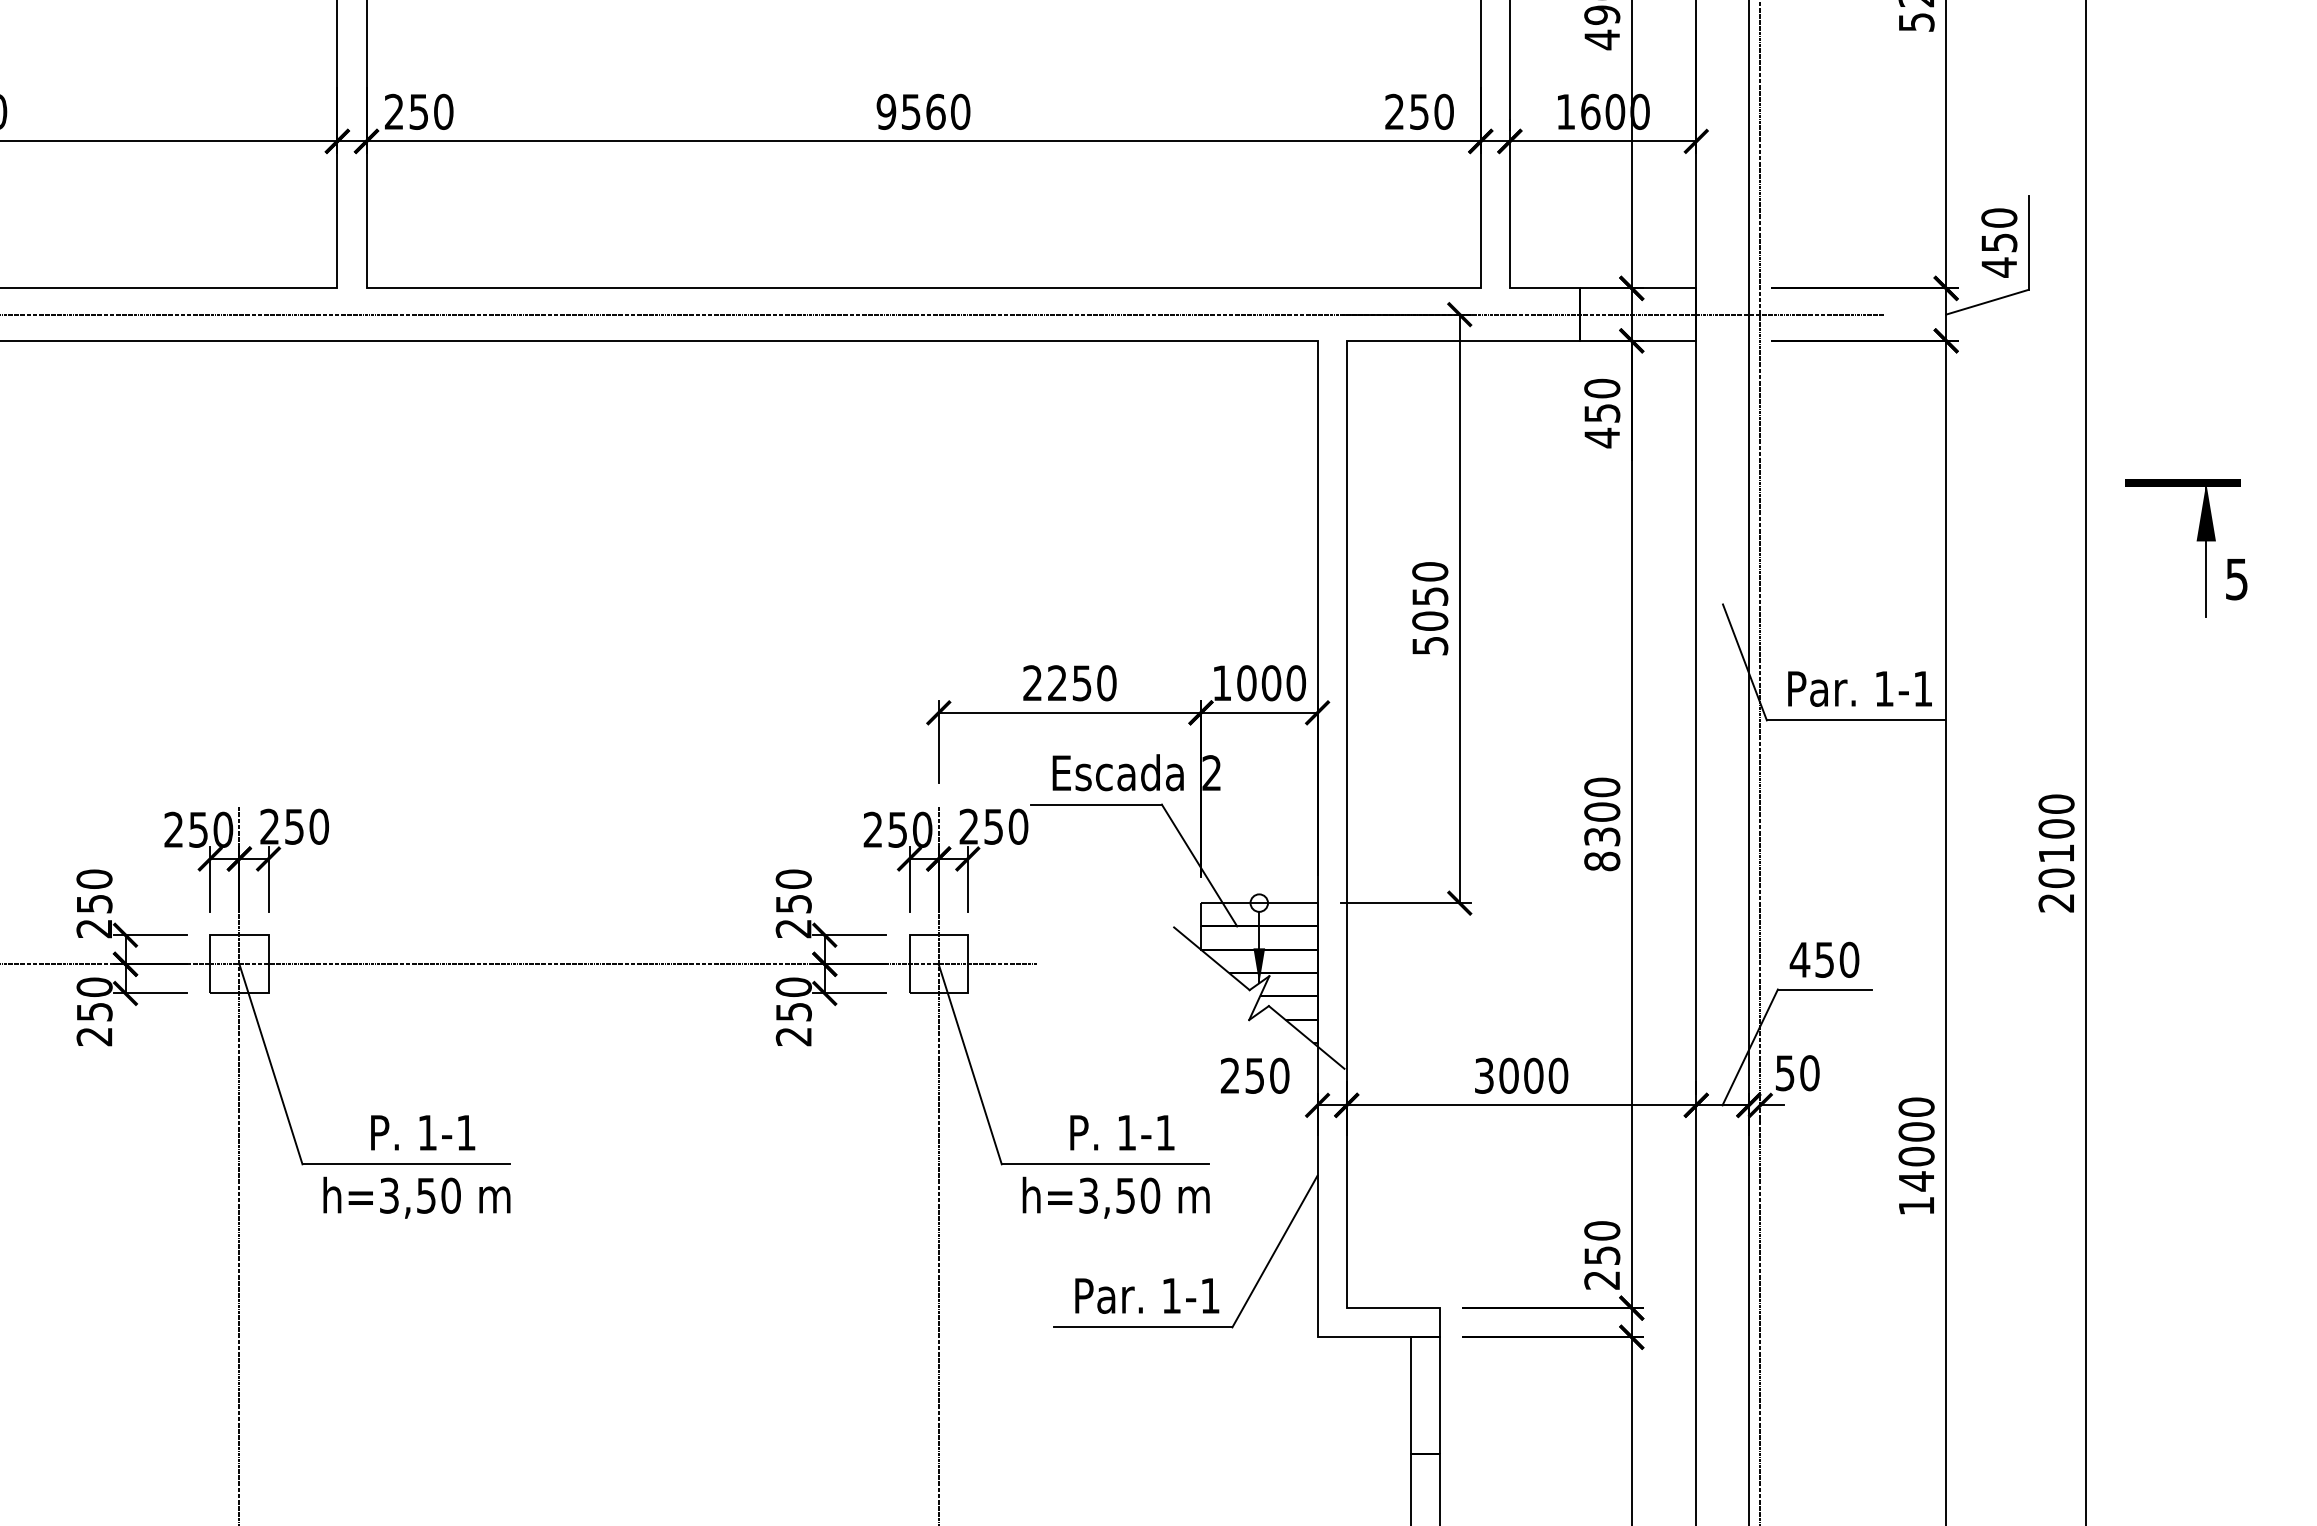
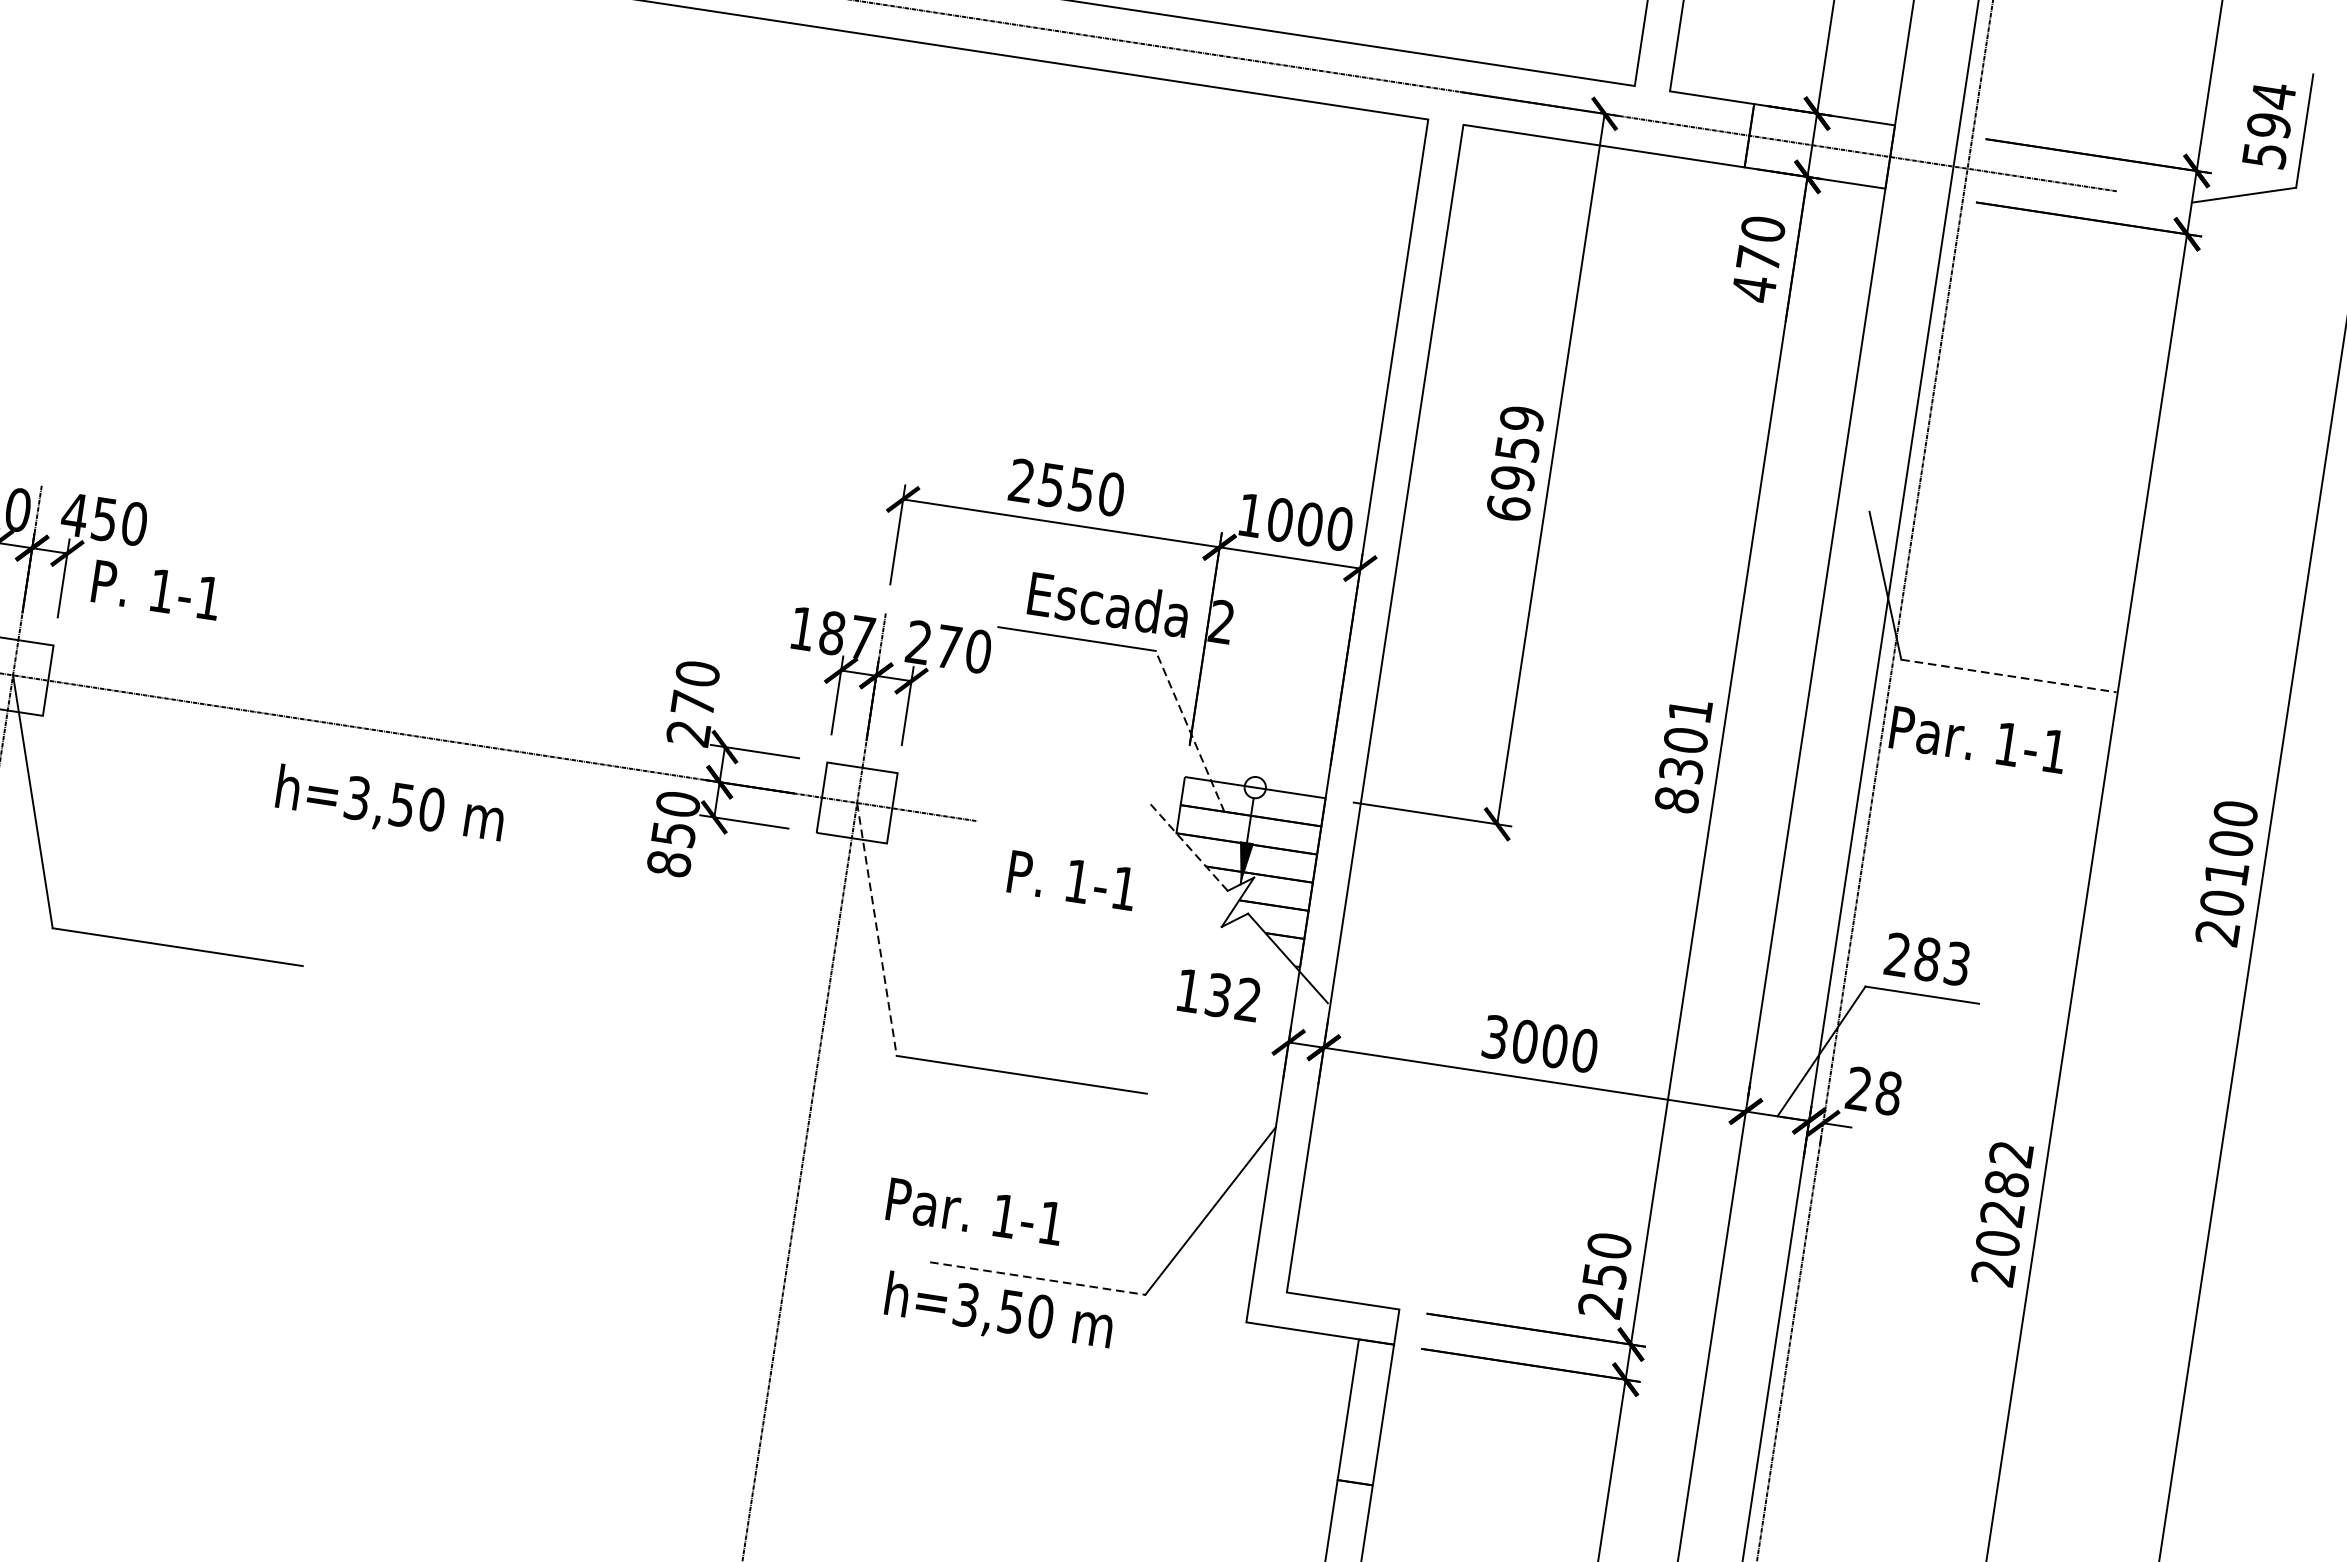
text: (1999, 242) -> (2269, 125), 450 -> 594
text: (1602, 413) -> (1758, 259), 450 -> 470
text: (1430, 608) -> (1515, 463), 5050 -> 6959
text: (1057, 683) -> (1051, 485), 2250 -> 2550
text: (1859, 688) -> (1977, 739), moved
line: (1856, 720) -> (2009, 676), solid -> dashed
text: (1602, 787) -> (1690, 710), 8300 -> 8301
text: (269, 826) -> (74, 514), 250 -> 450
text: (993, 826) -> (948, 646), 250 -> 270
text: (897, 829) -> (832, 632), 250 -> 187
line: (1199, 865) -> (1189, 731), solid -> dashed
text: (793, 904) -> (692, 704), 250 -> 270
line: (1211, 958) -> (1187, 845), solid -> dashed
text: (1824, 959) -> (1927, 958), 450 -> 283
text: (793, 1036) -> (668, 863), 250 -> 850
line: (970, 1064) -> (877, 929), solid -> dashed
text: (1797, 1073) -> (1873, 1091), 50 -> 28
text: (1254, 1075) -> (1218, 994), 250 -> 132
text: (423, 1132) -> (156, 589), moved
text: (1122, 1132) -> (1072, 880), moved
text: (1916, 1156) -> (2002, 1213), 14000 -> 20282
text: (416, 1197) -> (389, 805), moved
text: (1115, 1197) -> (998, 1312), moved
text: (1147, 1295) -> (975, 1211), moved
line: (1143, 1327) -> (1038, 1278), solid -> dashed

